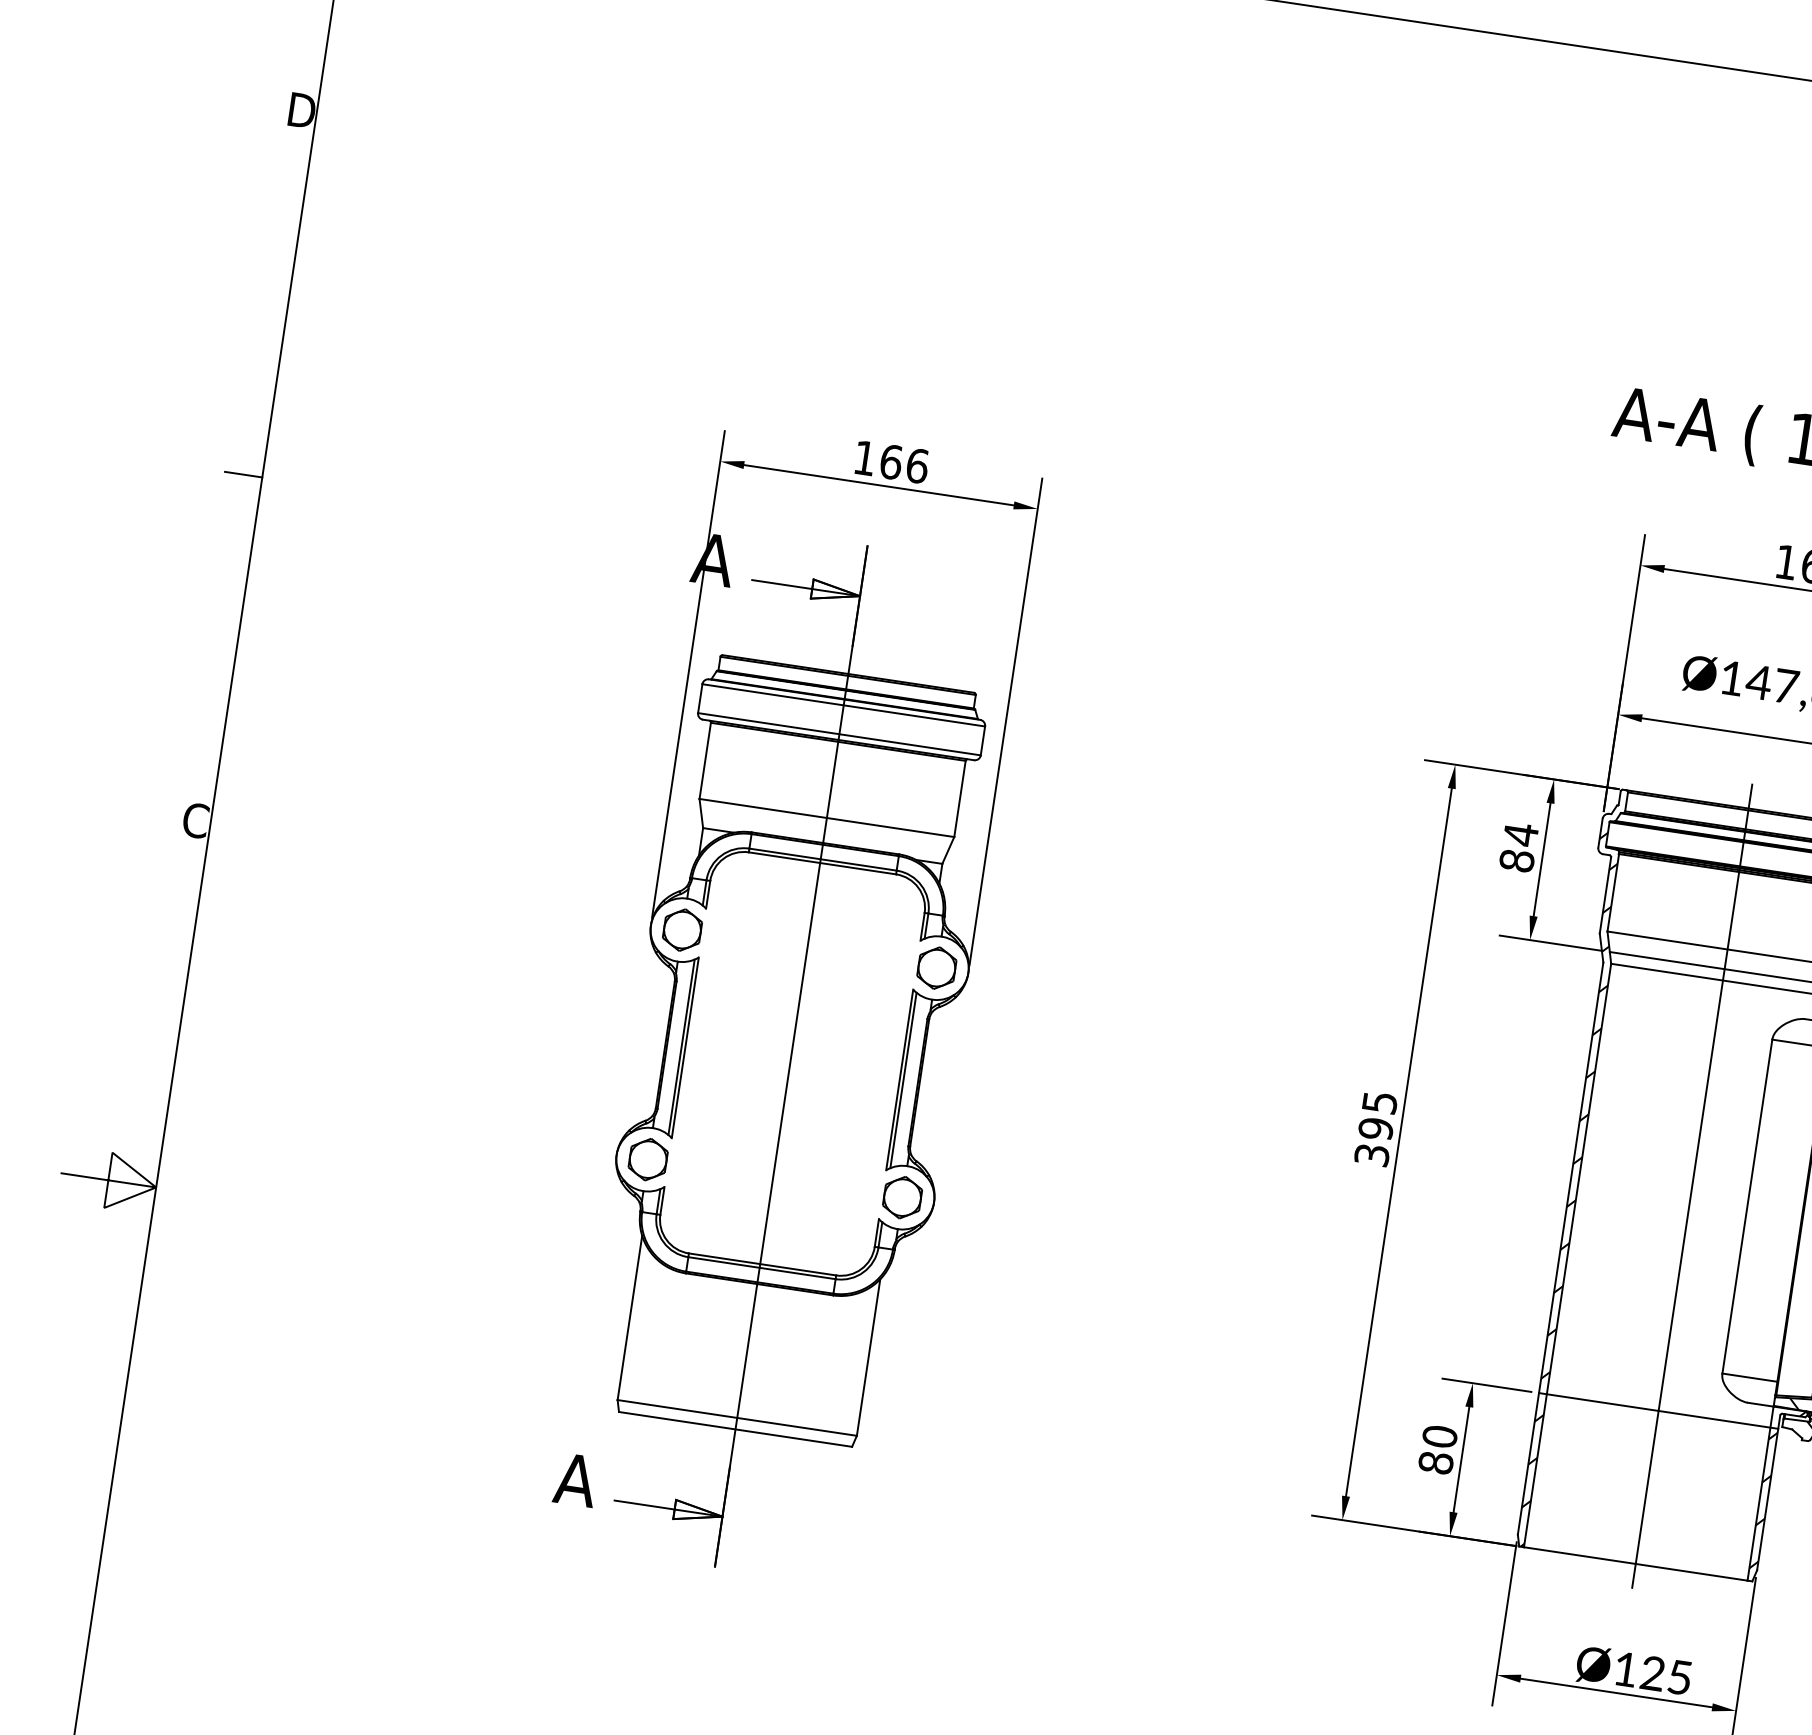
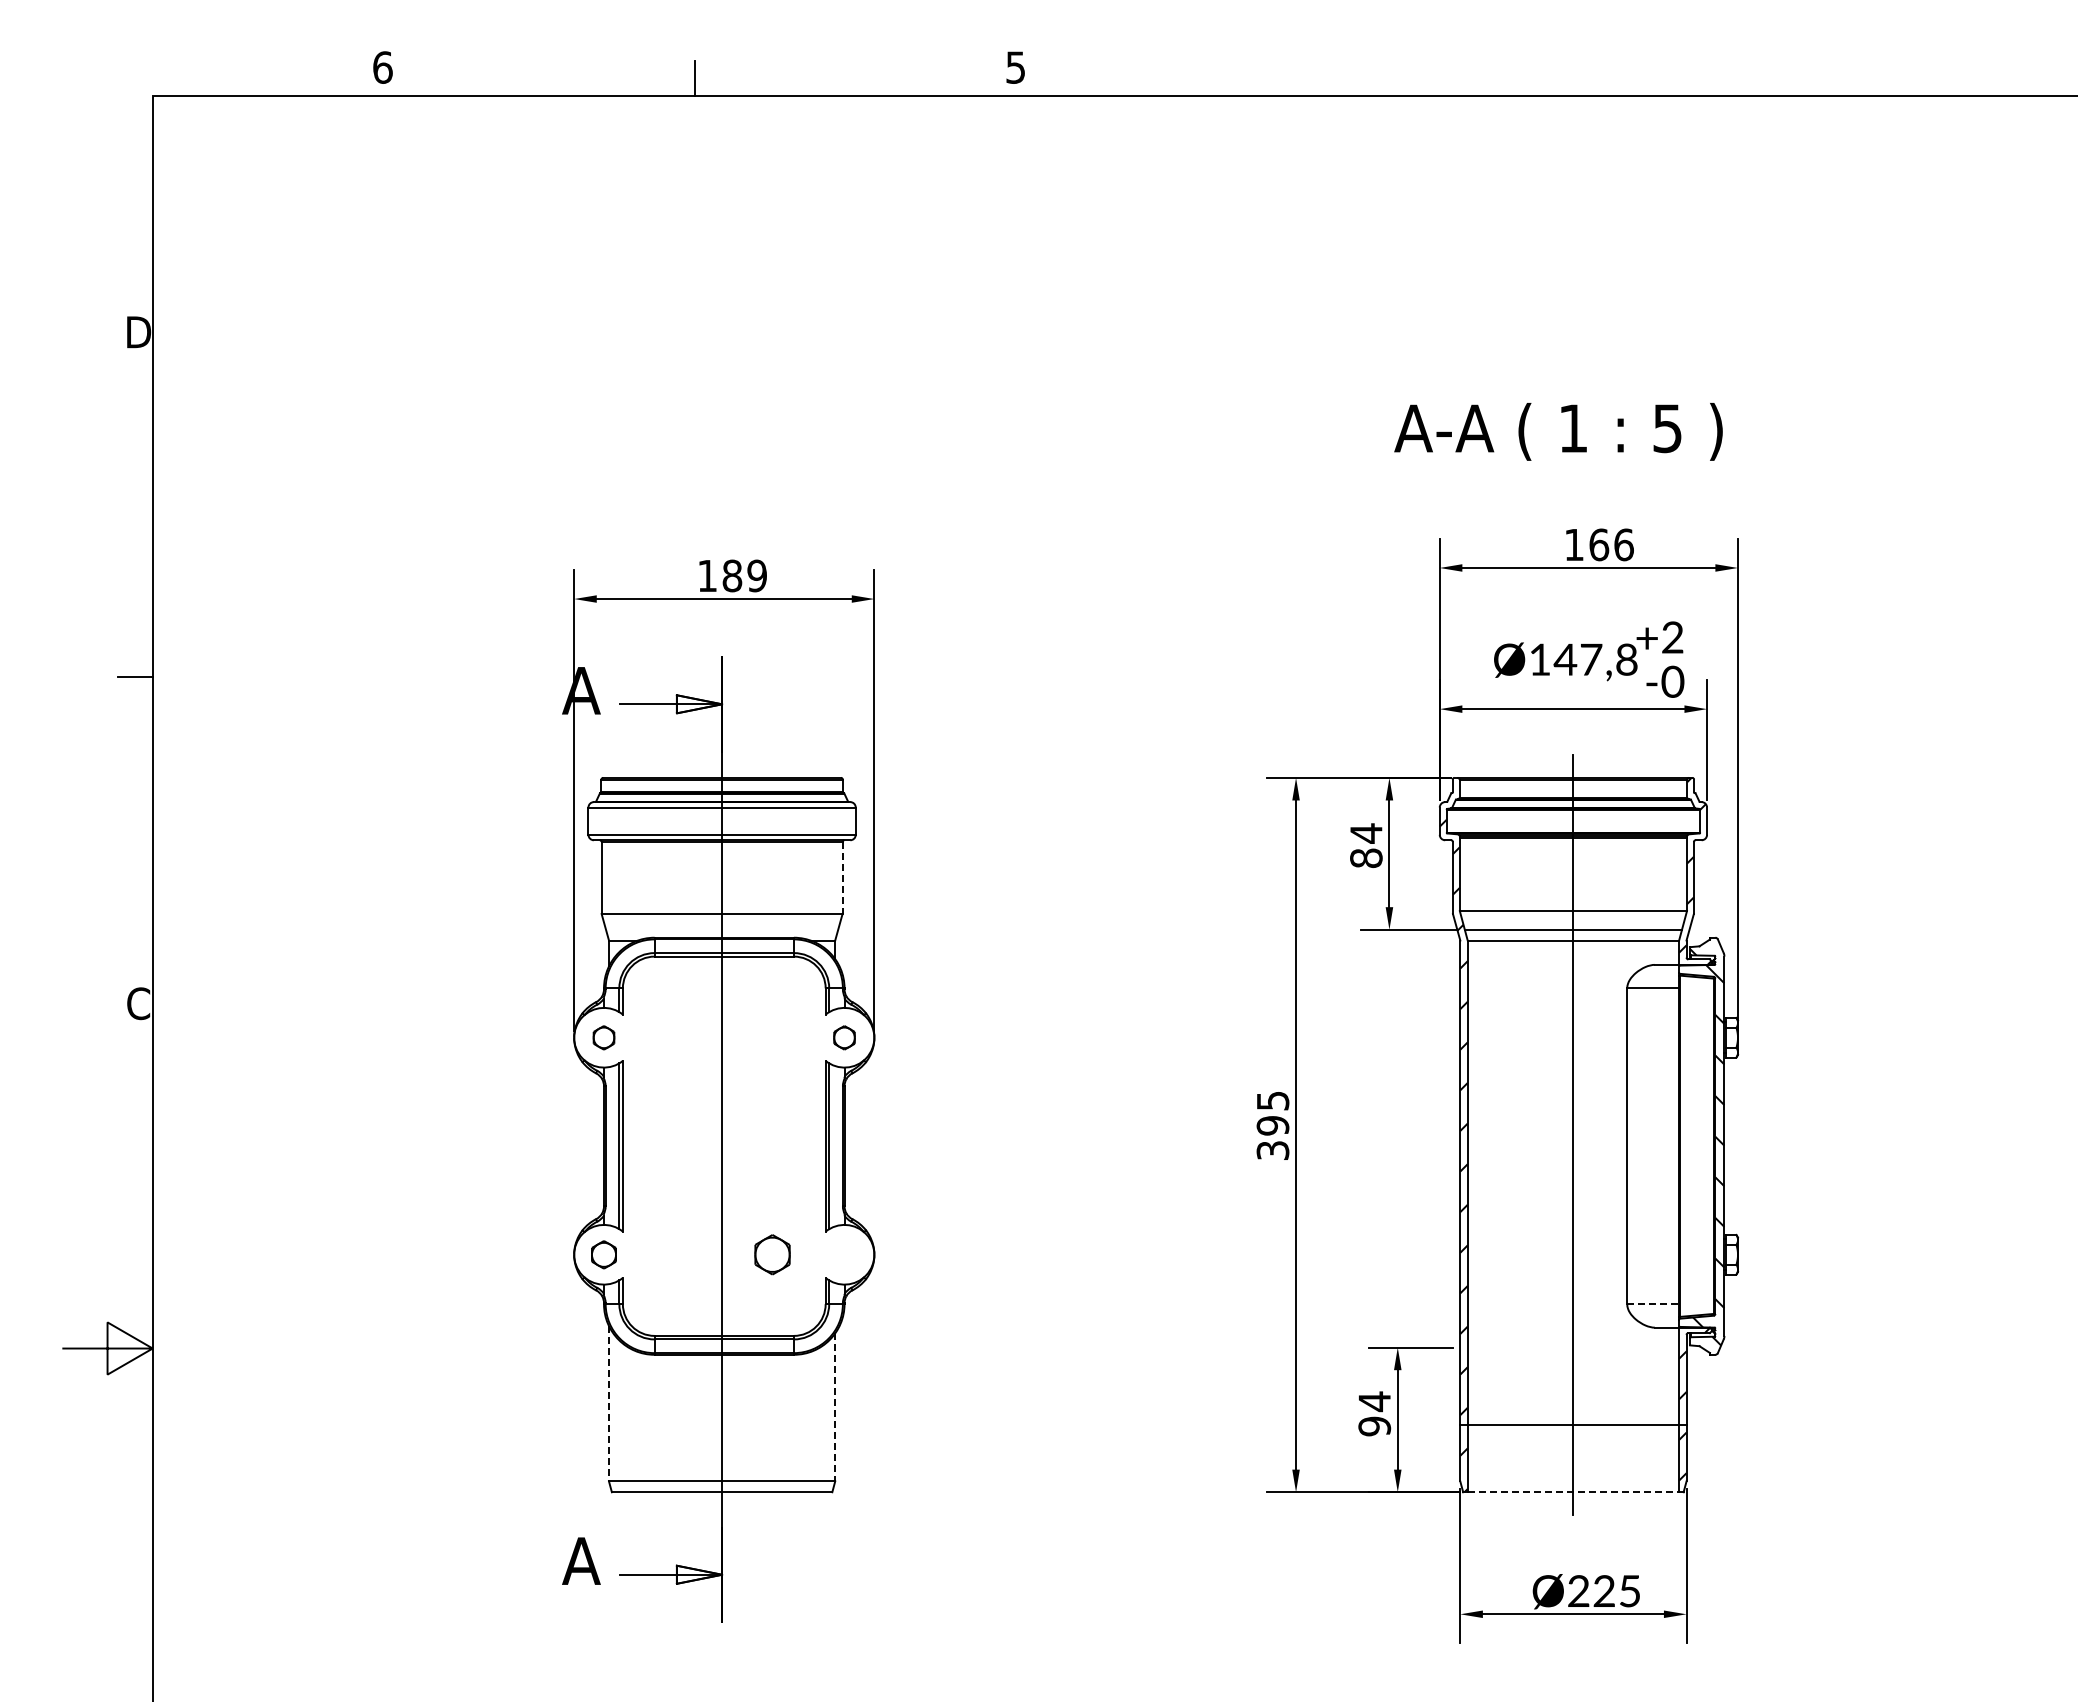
text: (904, 463) -> (744, 575), 166 -> 189
line: (959, 799) -> (842, 878), solid -> dashed
part: (681, 929) -> (603, 1037), size x0.6
part: (936, 967) -> (844, 1037), size x0.6
part: (647, 1159) -> (603, 1254), size x0.7
part: (902, 1197) -> (772, 1254), moved
line: (629, 1317) -> (608, 1403), solid -> dashed
line: (868, 1357) -> (835, 1407), solid -> dashed
line: (1750, 1378) -> (1653, 1304), solid -> dashed
line: (1658, 1410) -> (1573, 1424), moved
text: (1437, 1449) -> (1374, 1413), 80 -> 94
line: (1635, 1564) -> (1573, 1492), solid -> dashed
text: (1625, 1668) -> (1578, 1590), Ø125 -> Ø225

